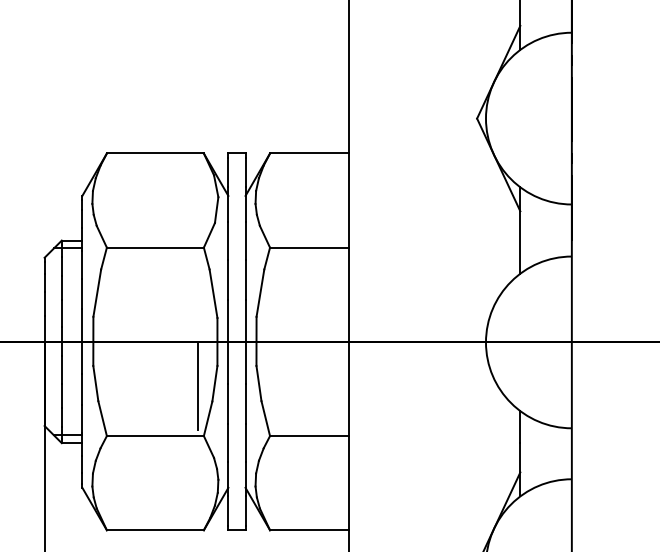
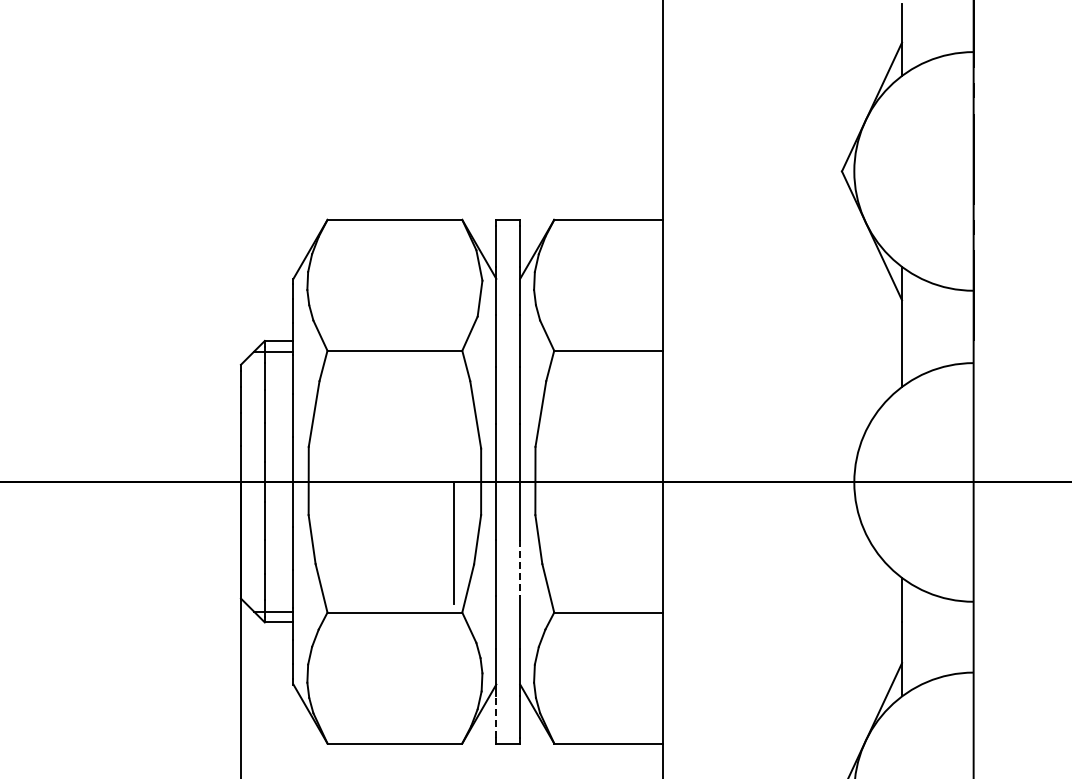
line: (245, 404) -> (520, 568), solid -> dashed
line: (228, 511) -> (496, 717), solid -> dashed

